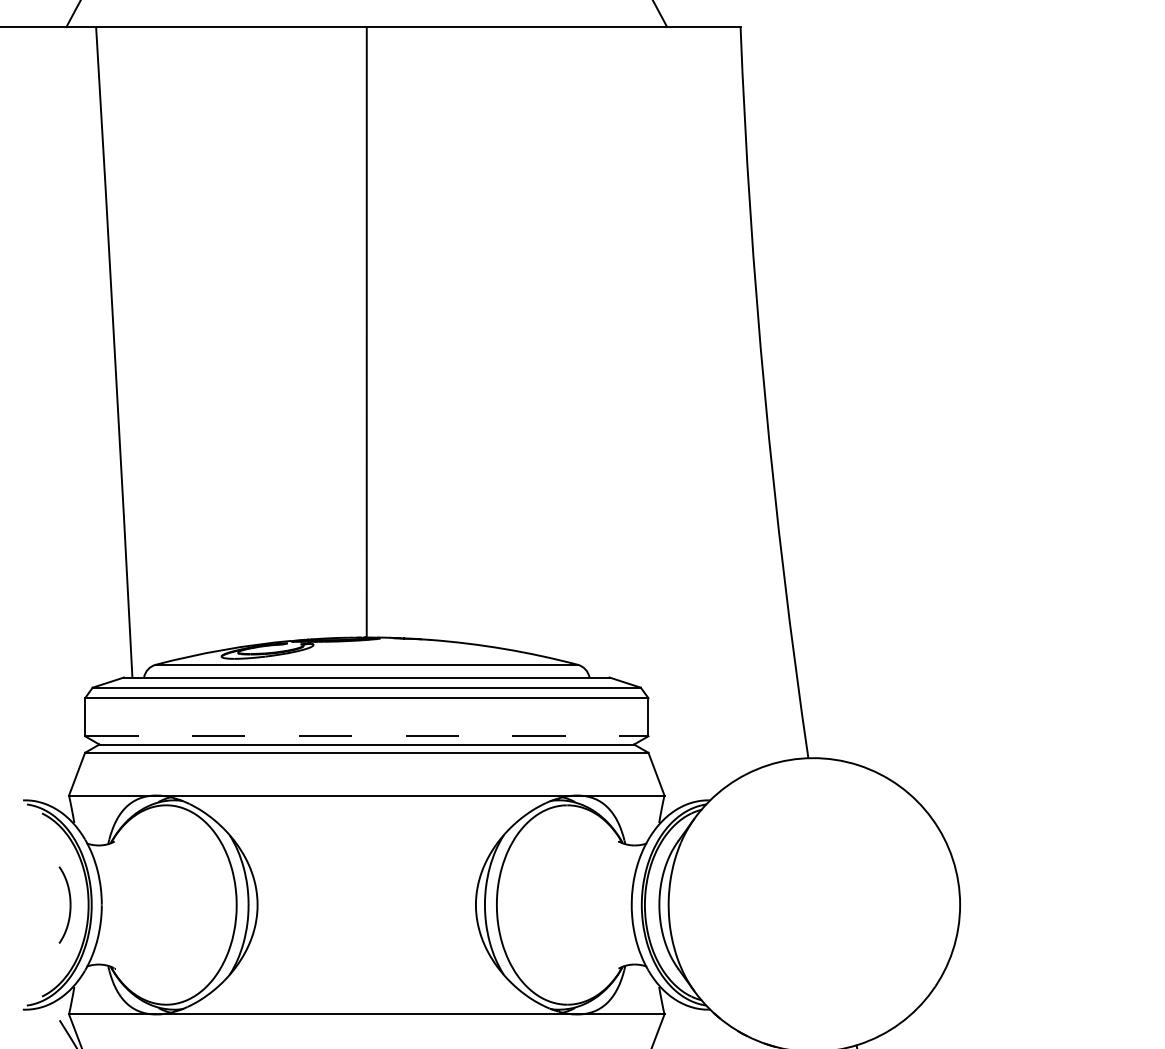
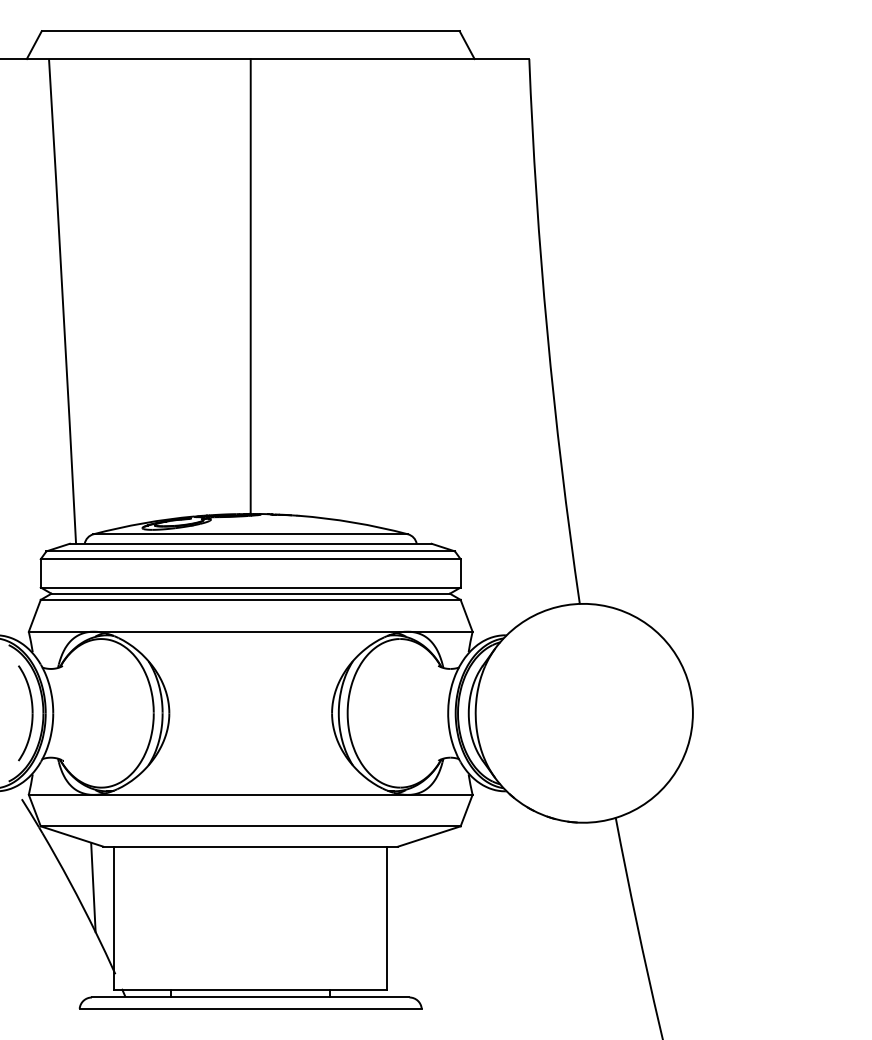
line: (366, 736) -> (250, 587), dashed -> solid
part: (64, 905) -> (25, 713), size x1.67

